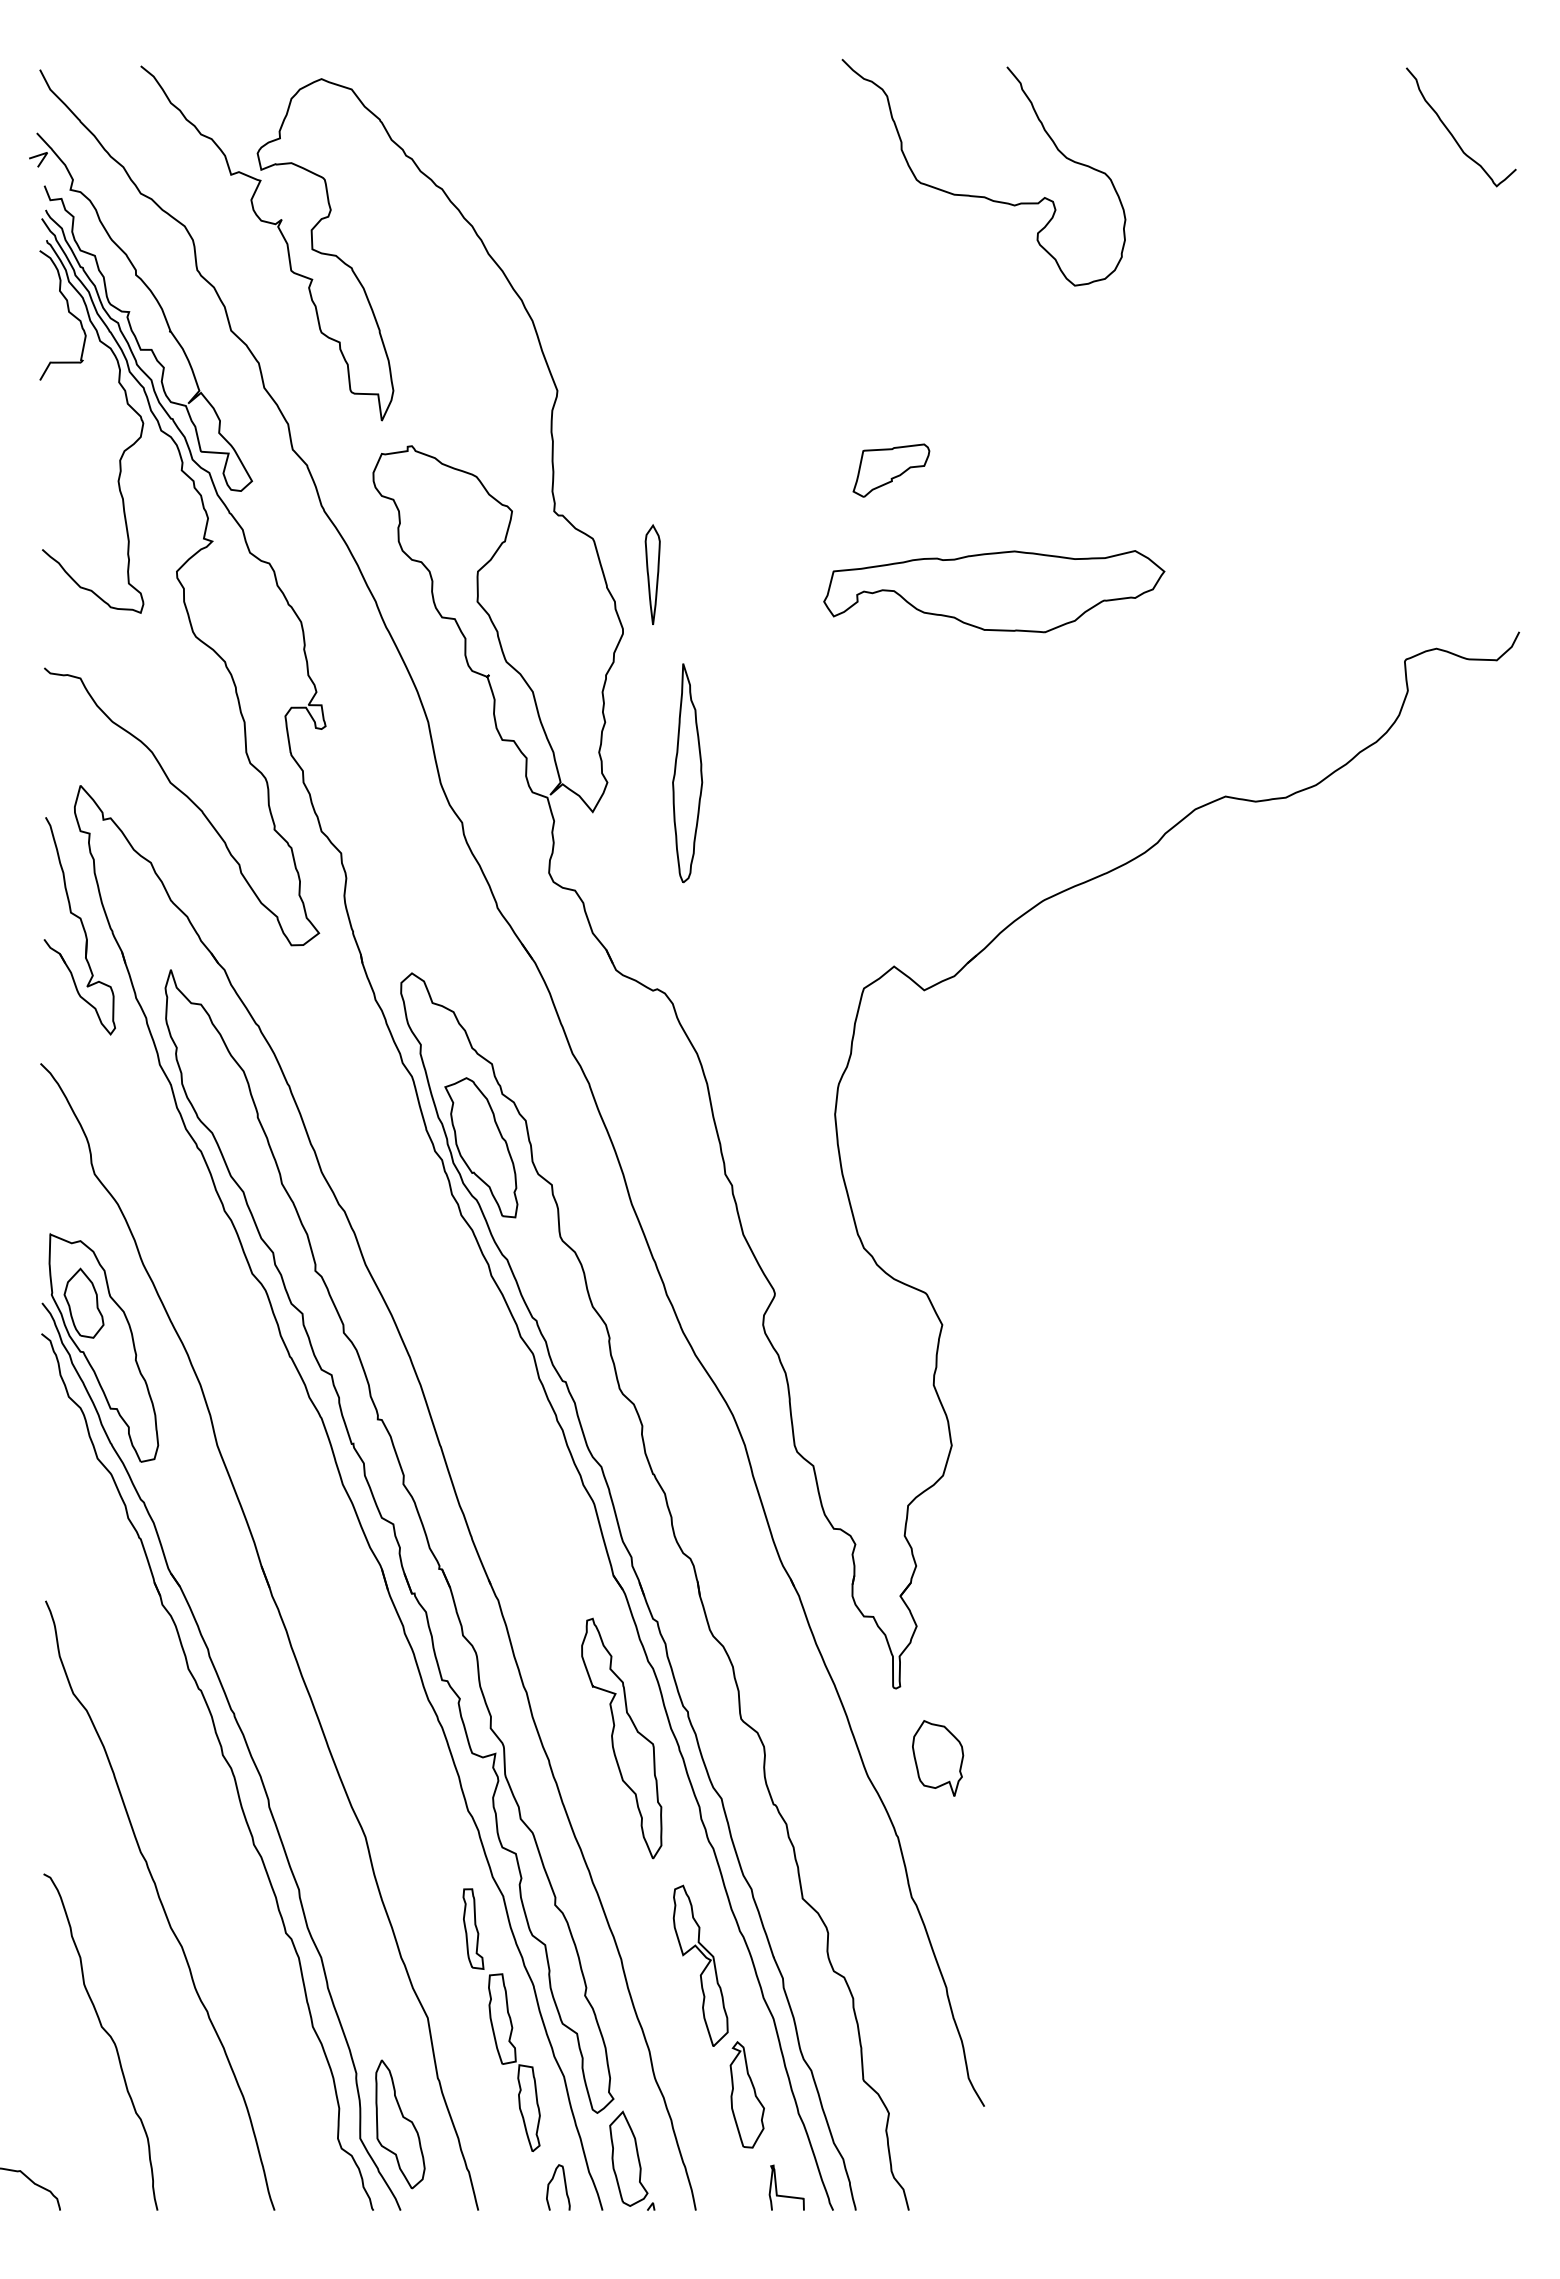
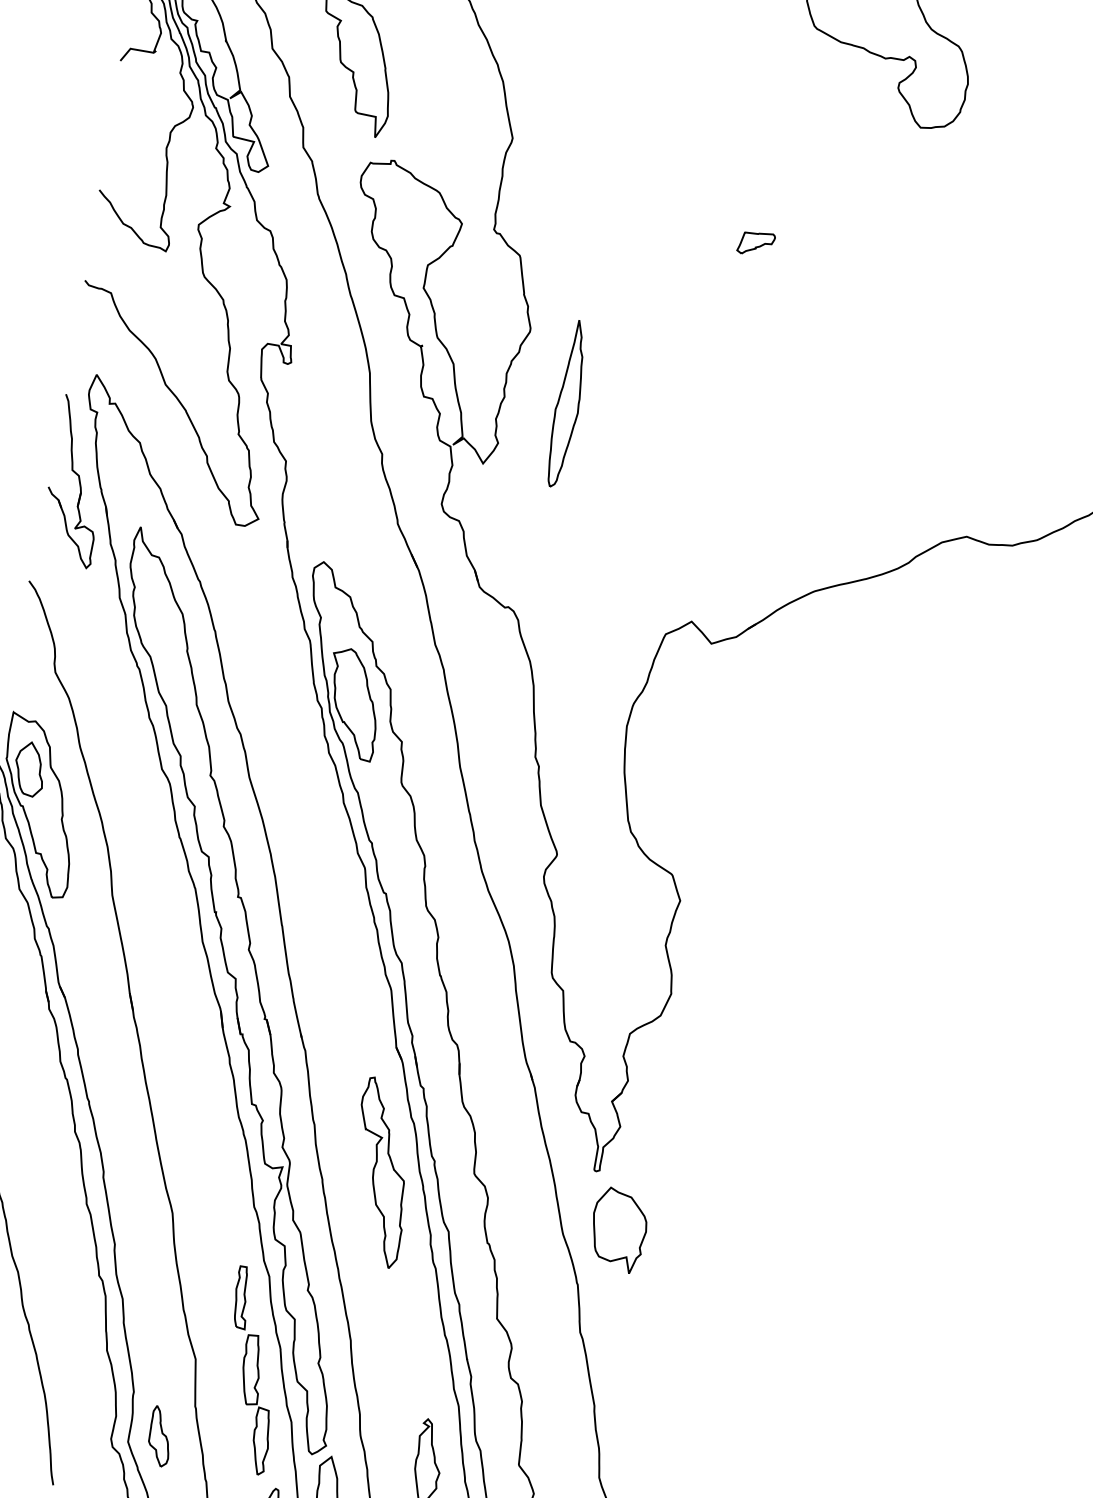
part: (891, 470) -> (756, 243), size x0.6
part: (652, 574) -> (560, 290), removed
part: (994, 591) -> (818, 349), removed
part: (687, 773) -> (567, 404), moved
part: (938, 1758) -> (619, 1230), size x1.4
part: (700, 1965) -> (410, 1355), removed
part: (400, 2124) -> (160, 1436), size x0.6

